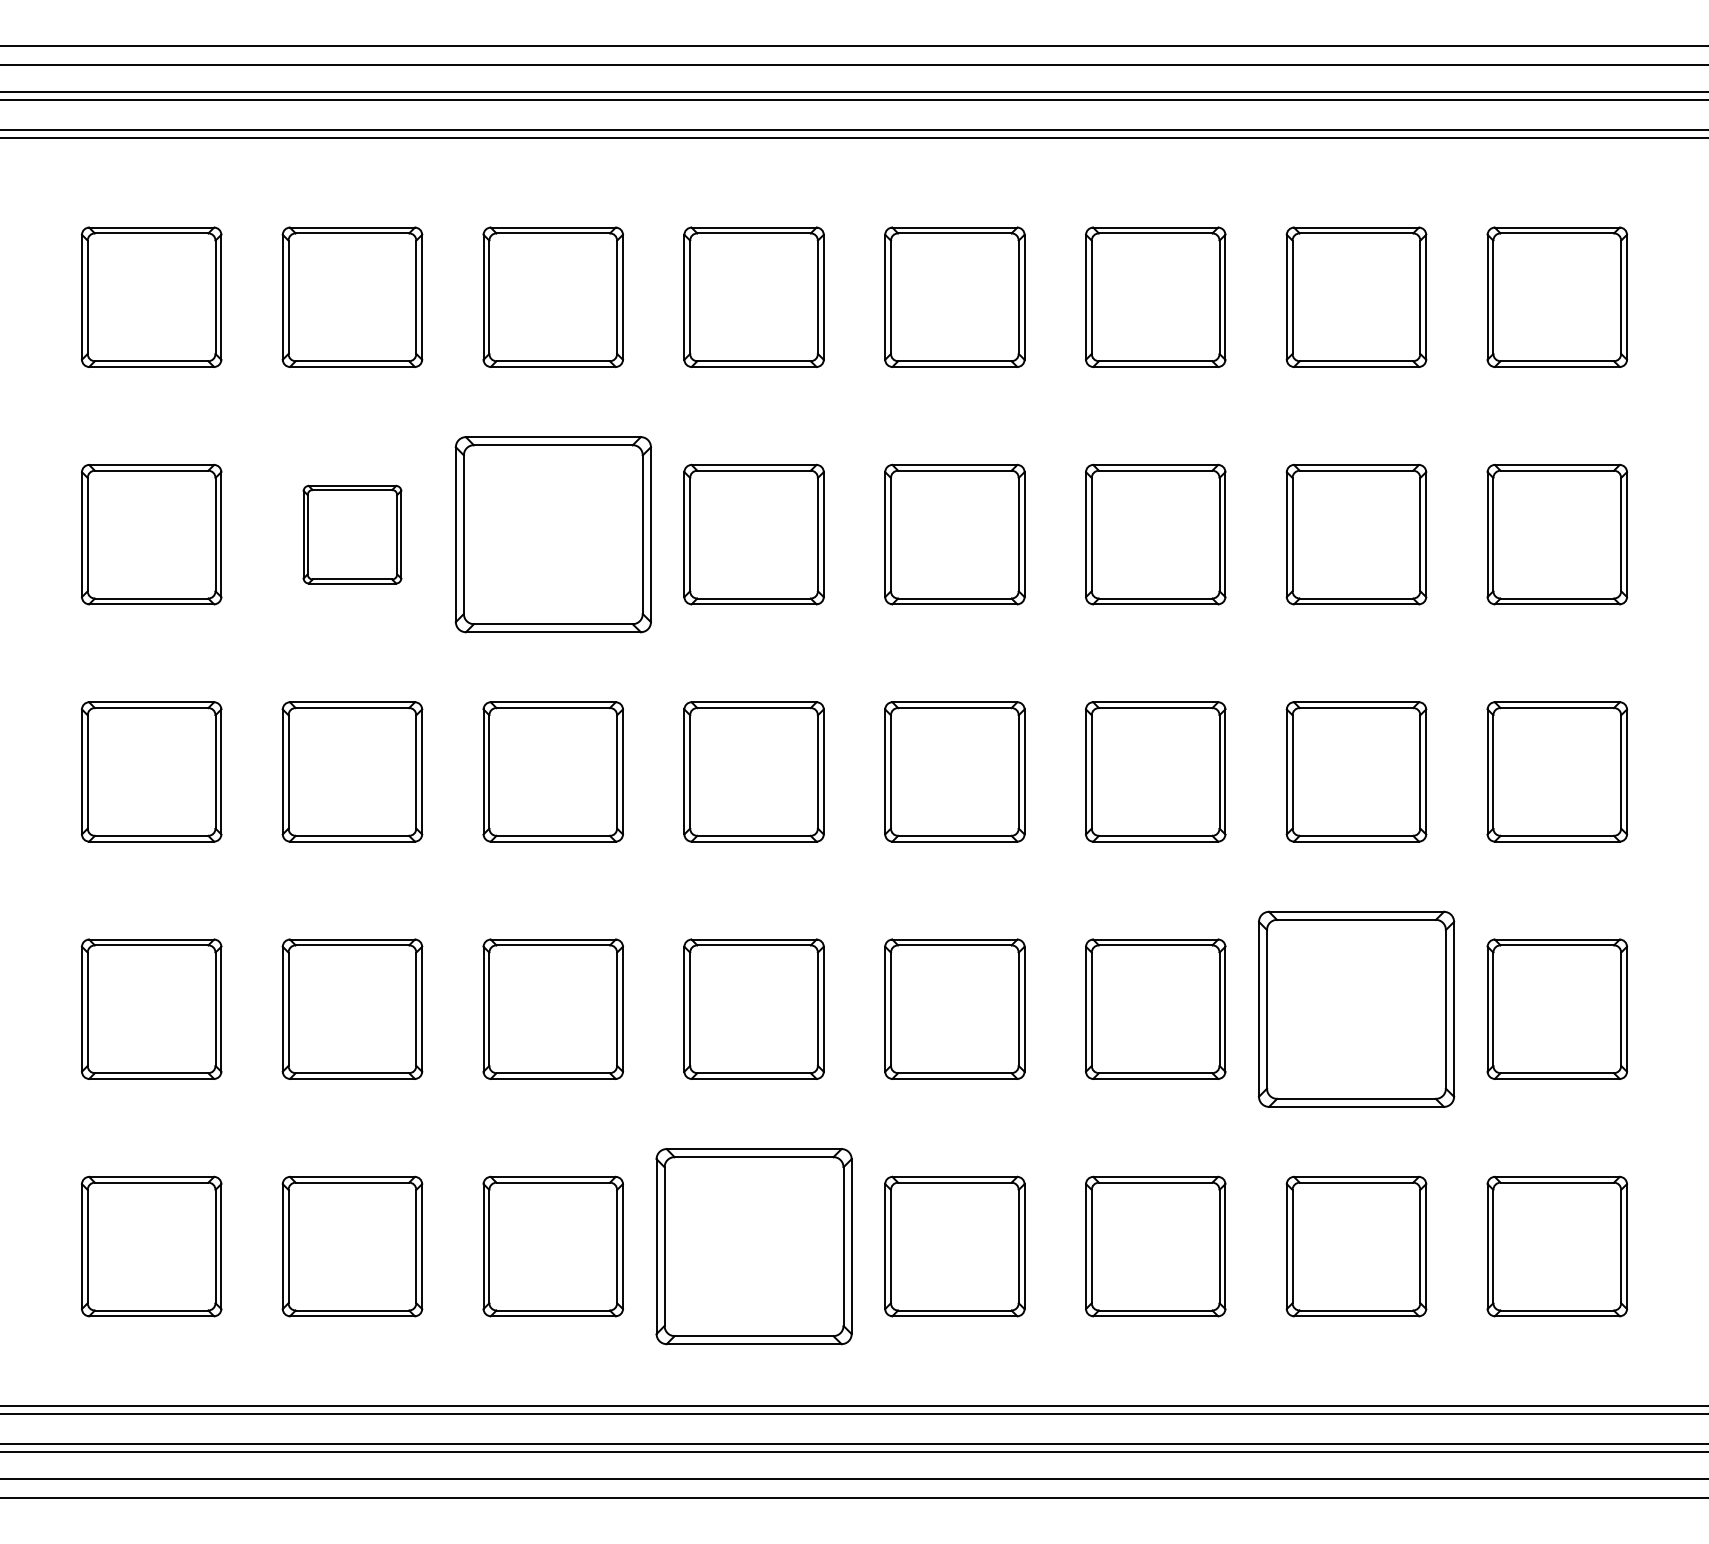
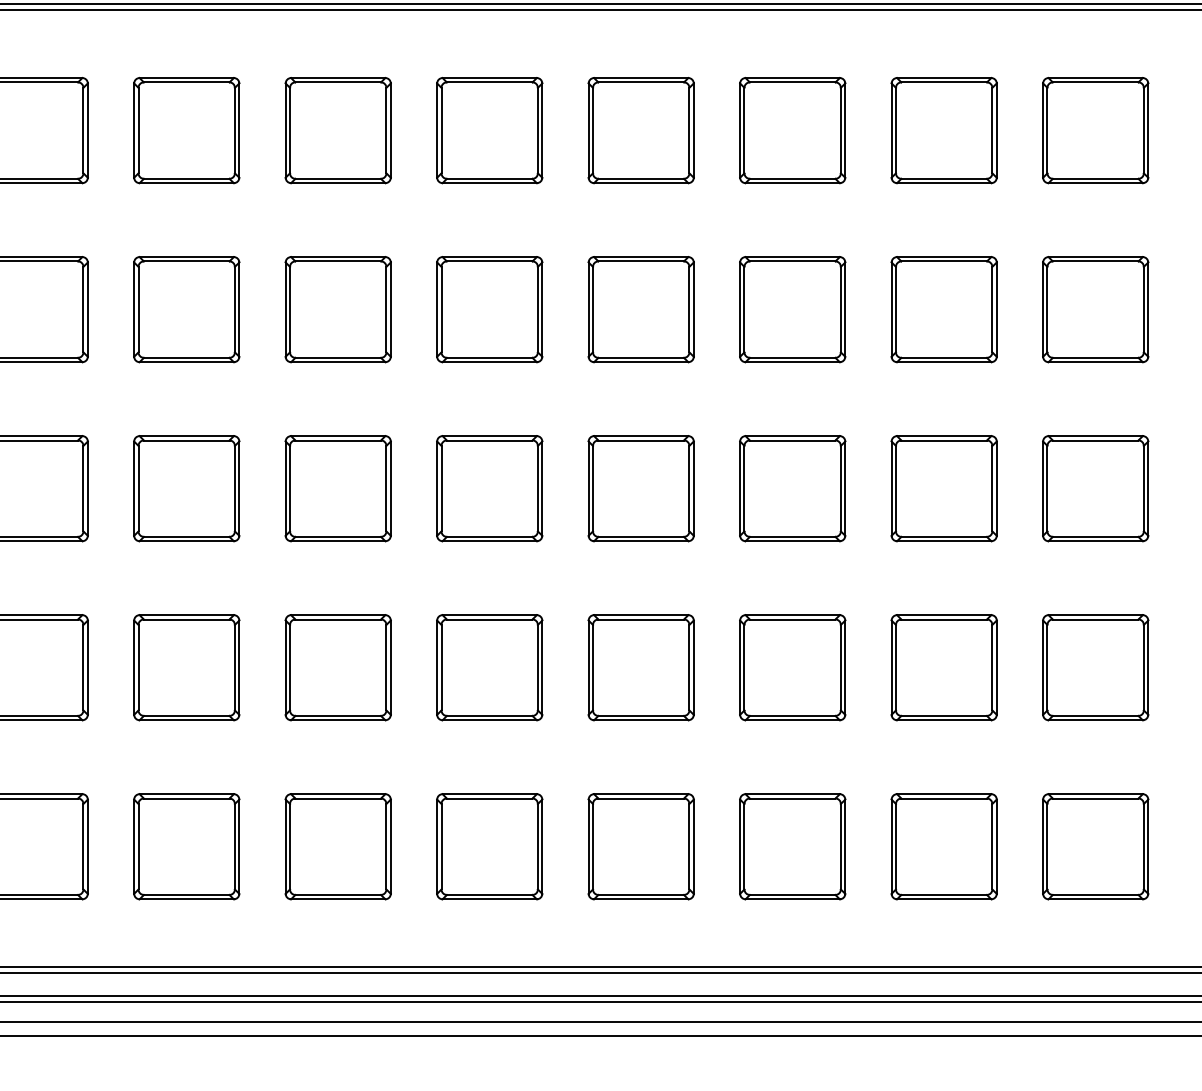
part: (352, 534) -> (186, 309), size x1.43
part: (552, 534) -> (337, 309), size x0.71
part: (1356, 1008) -> (944, 667), size x0.71
part: (753, 1246) -> (489, 846), size x0.71

